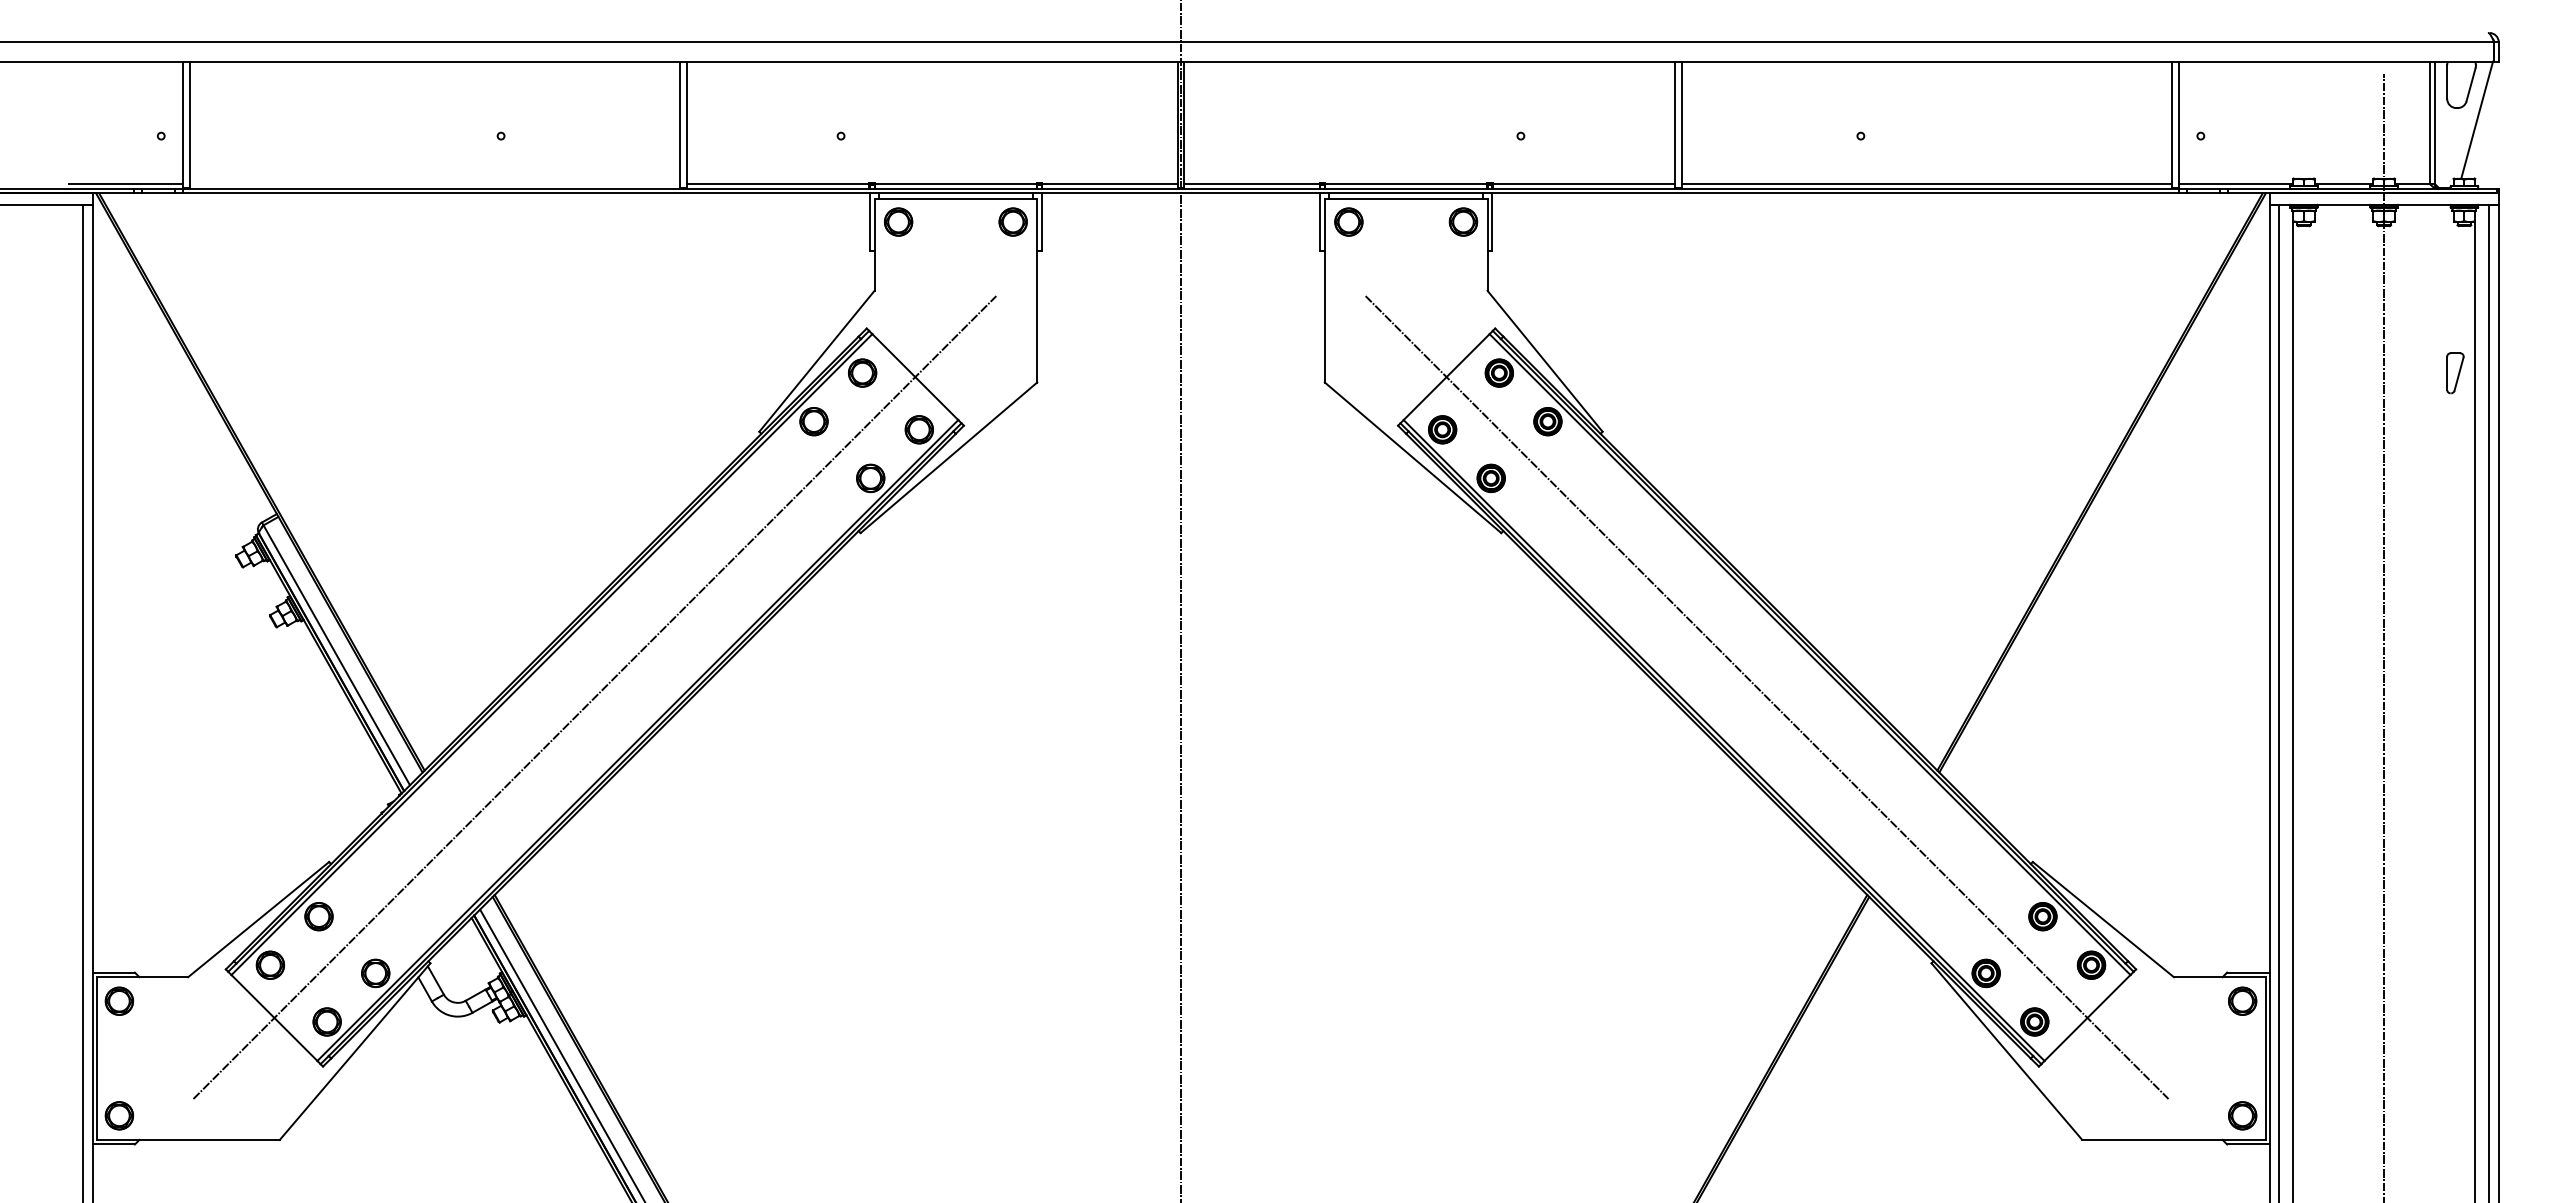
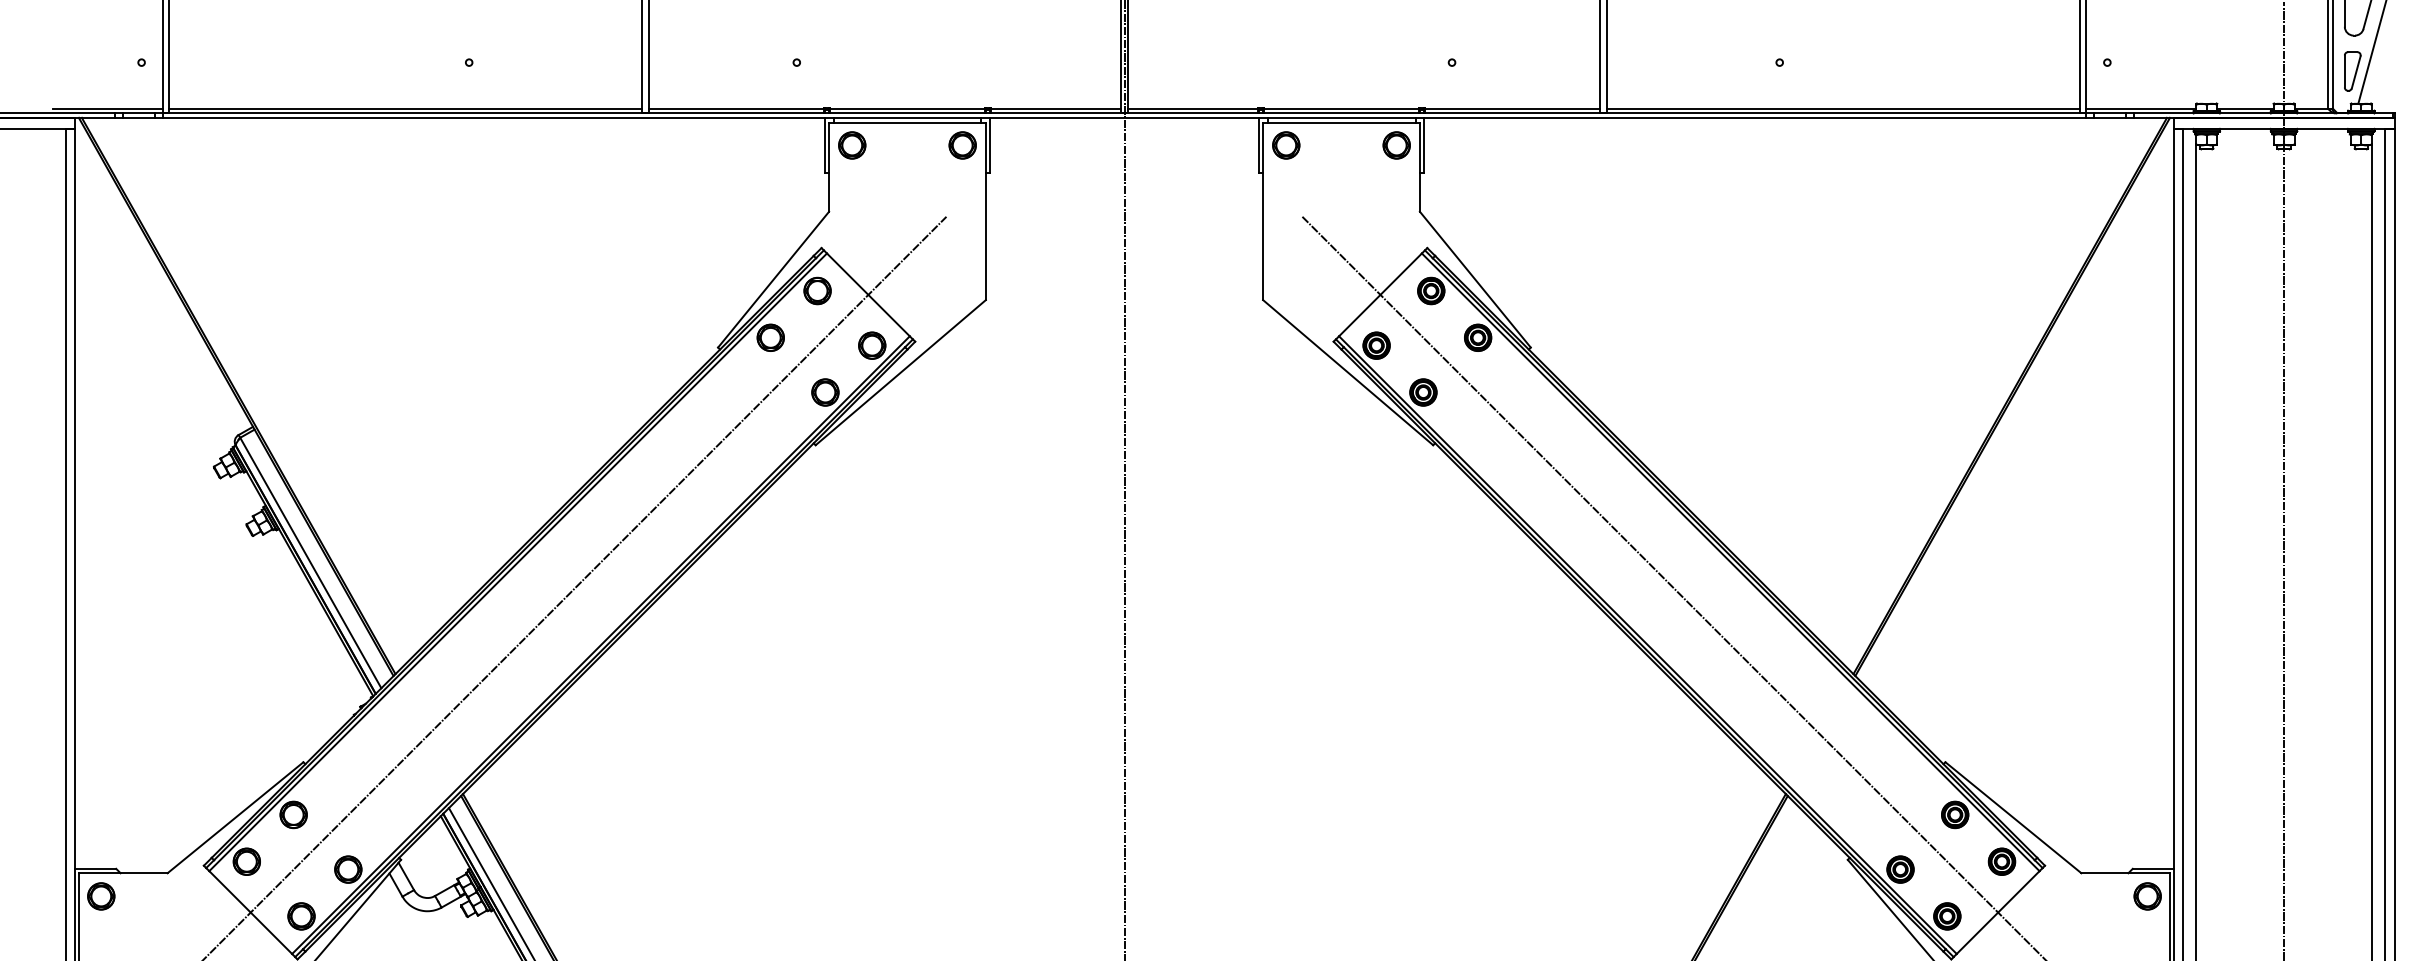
line: (434, 184) -> (404, 109), added
part: (2455, 373) -> (2352, 71), moved

